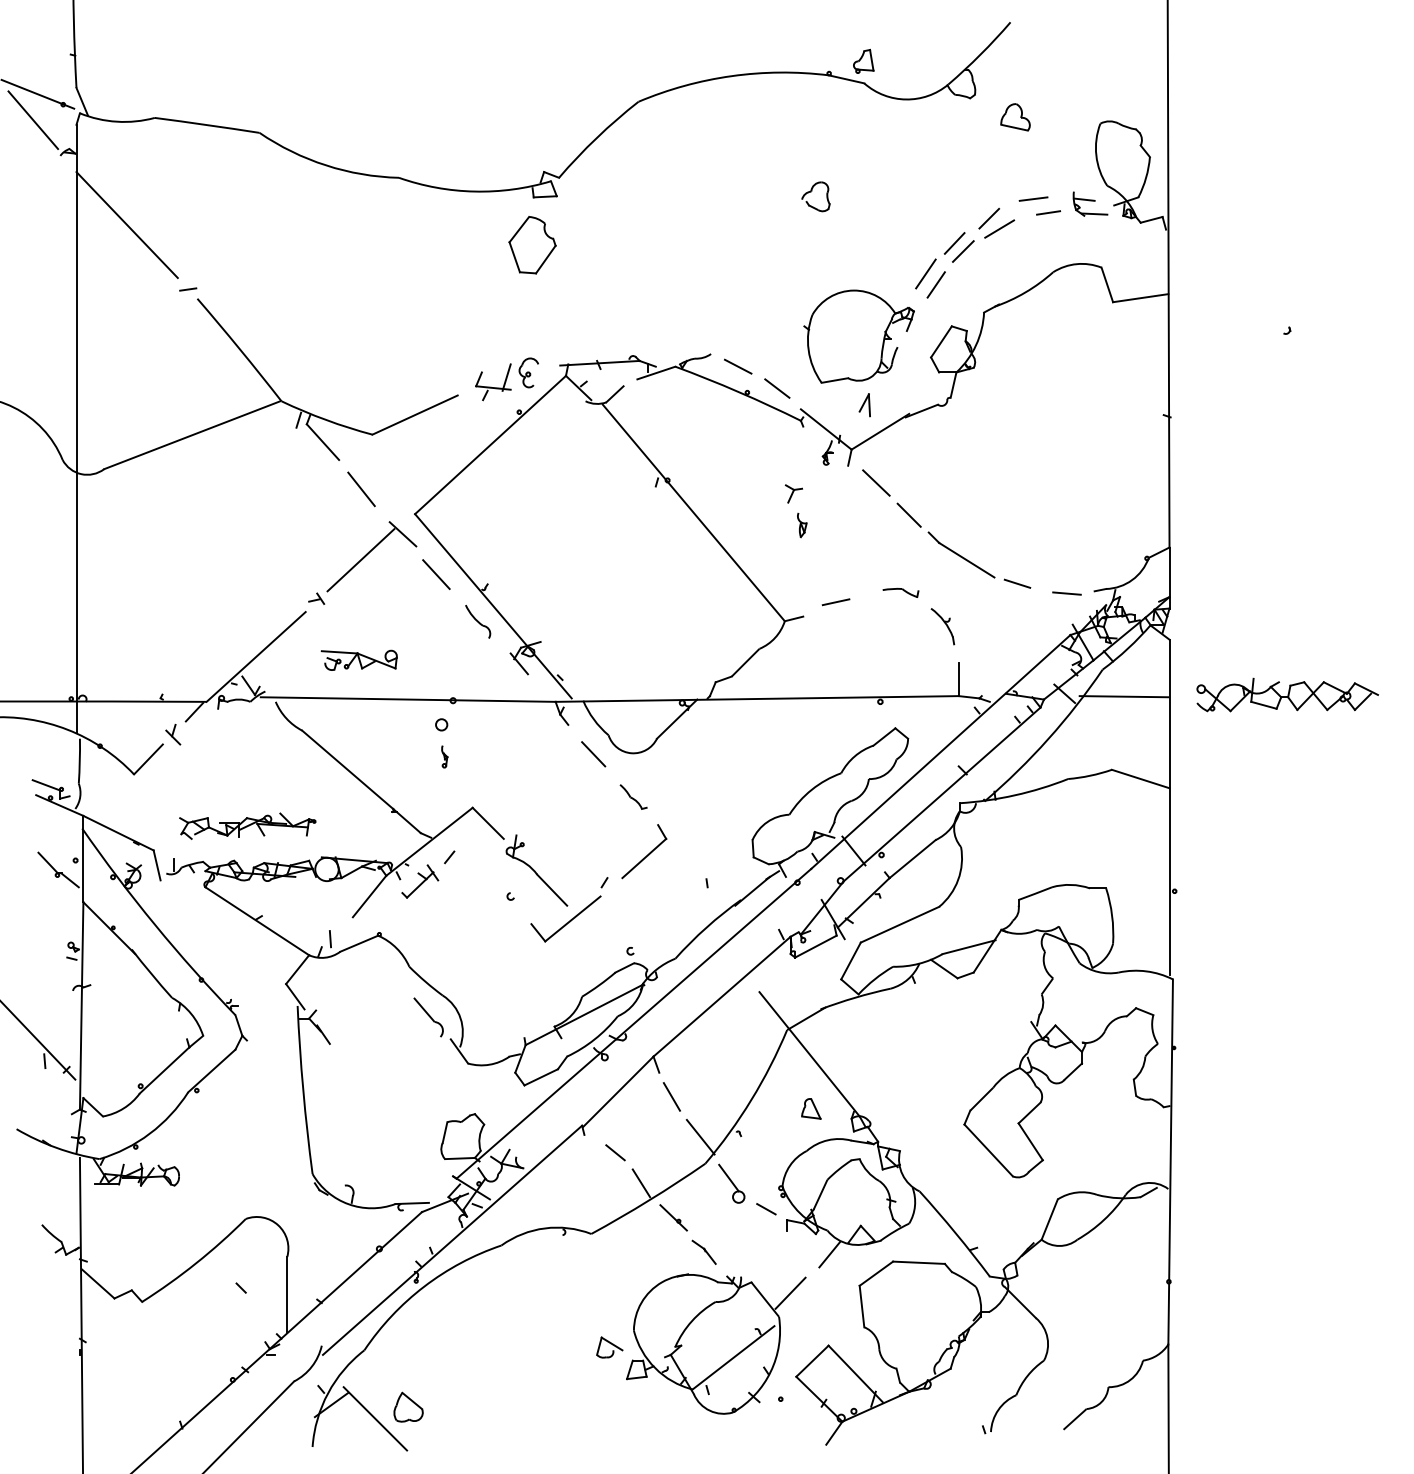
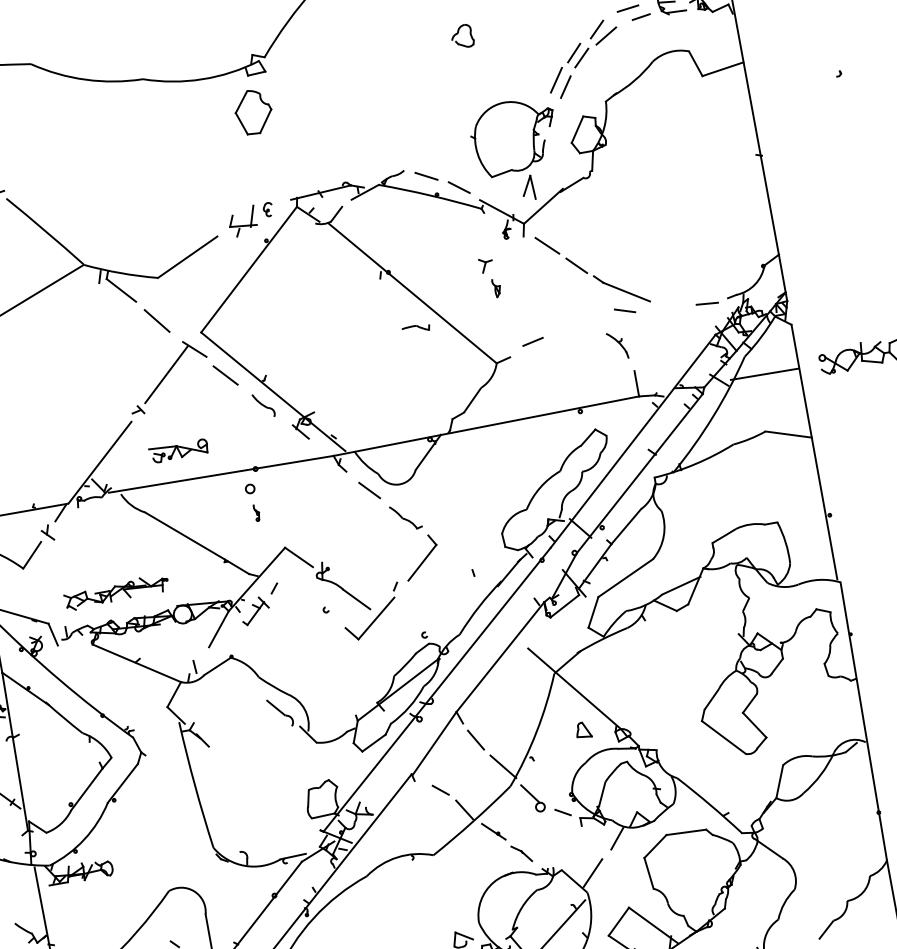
part: (528, 372) -> (267, 209), size x0.6
part: (864, 405) -> (527, 188), size x1.4
line: (1017, 583) -> (625, 310), moved
part: (900, 592) -> (415, 328), moved
part: (633, 796) -> (405, 517), size x1.4

